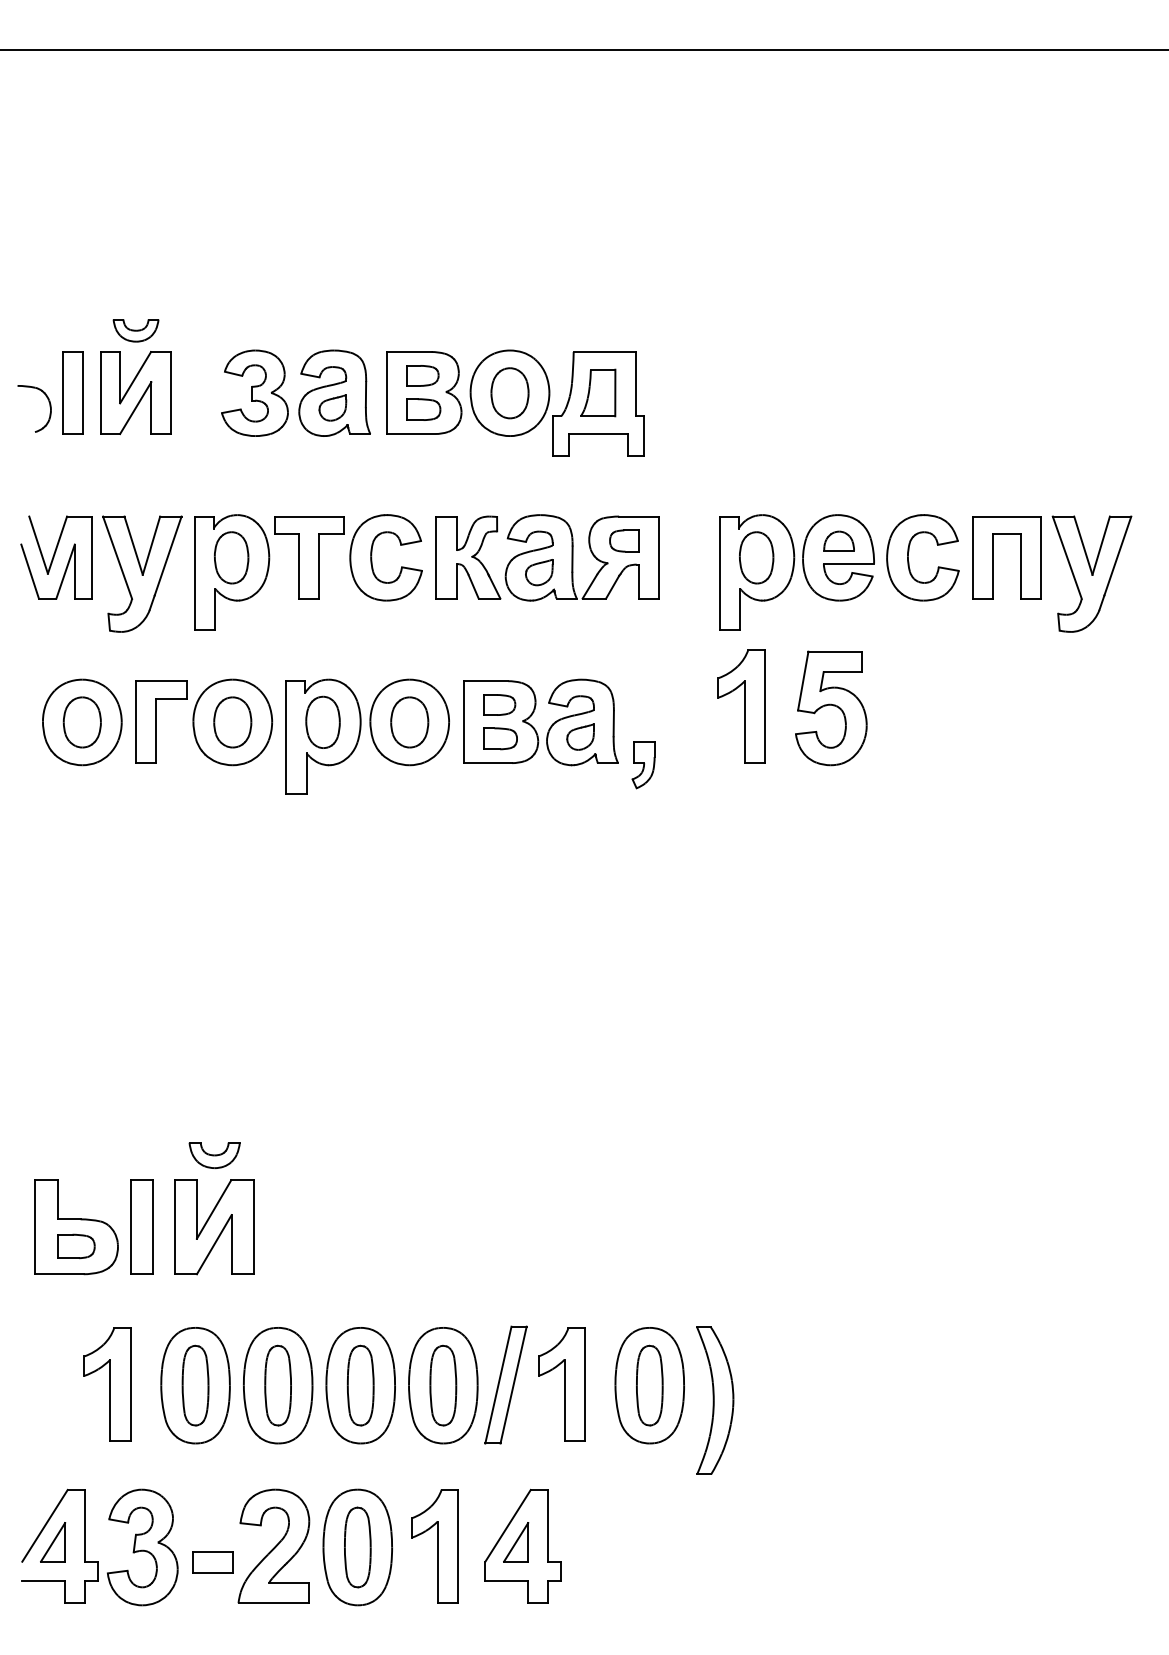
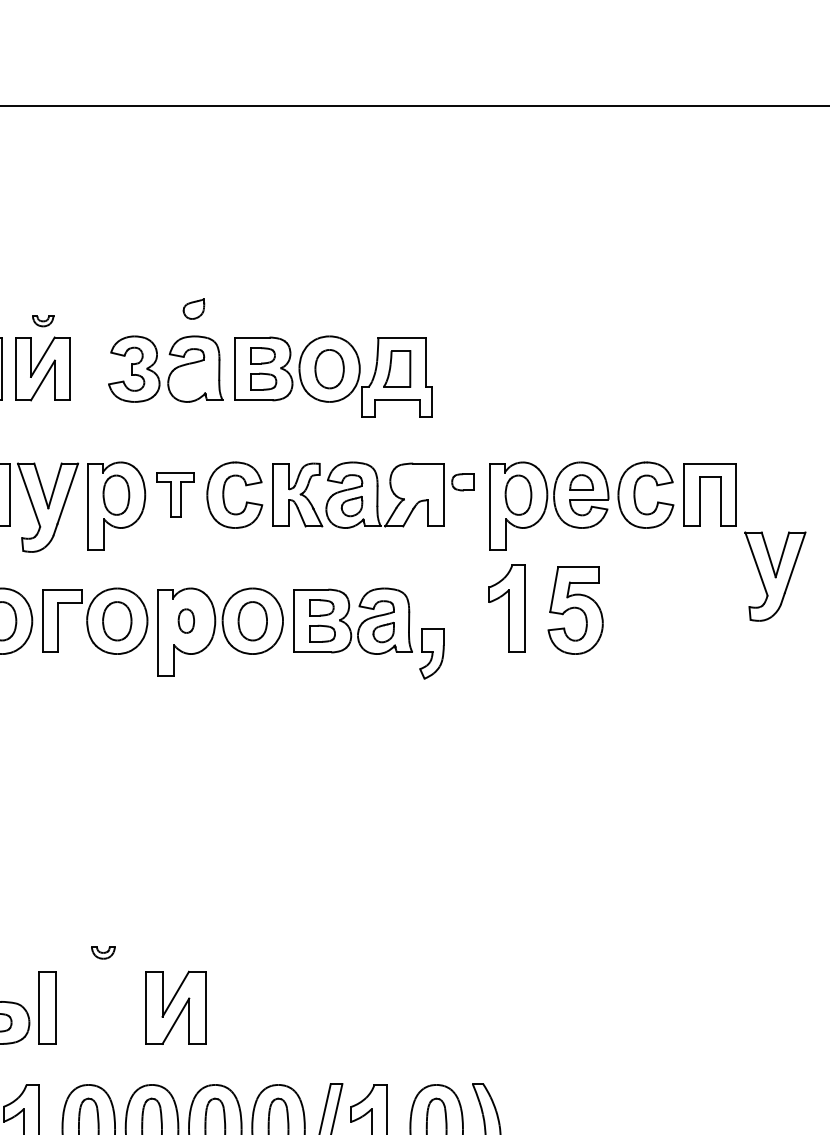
part: (135, 330) -> (42, 321), size x0.6
part: (332, 407) -> (193, 308), moved
part: (624, 540) -> (463, 481), moved
part: (309, 557) -> (176, 494), size x0.7
part: (1091, 573) -> (774, 576), moved
part: (322, 721) -> (186, 620), size x0.6
part: (643, 765) -> (431, 654), size x1.4
part: (214, 1155) -> (103, 952), size x0.6
part: (214, 1227) -> (176, 1008), moved

